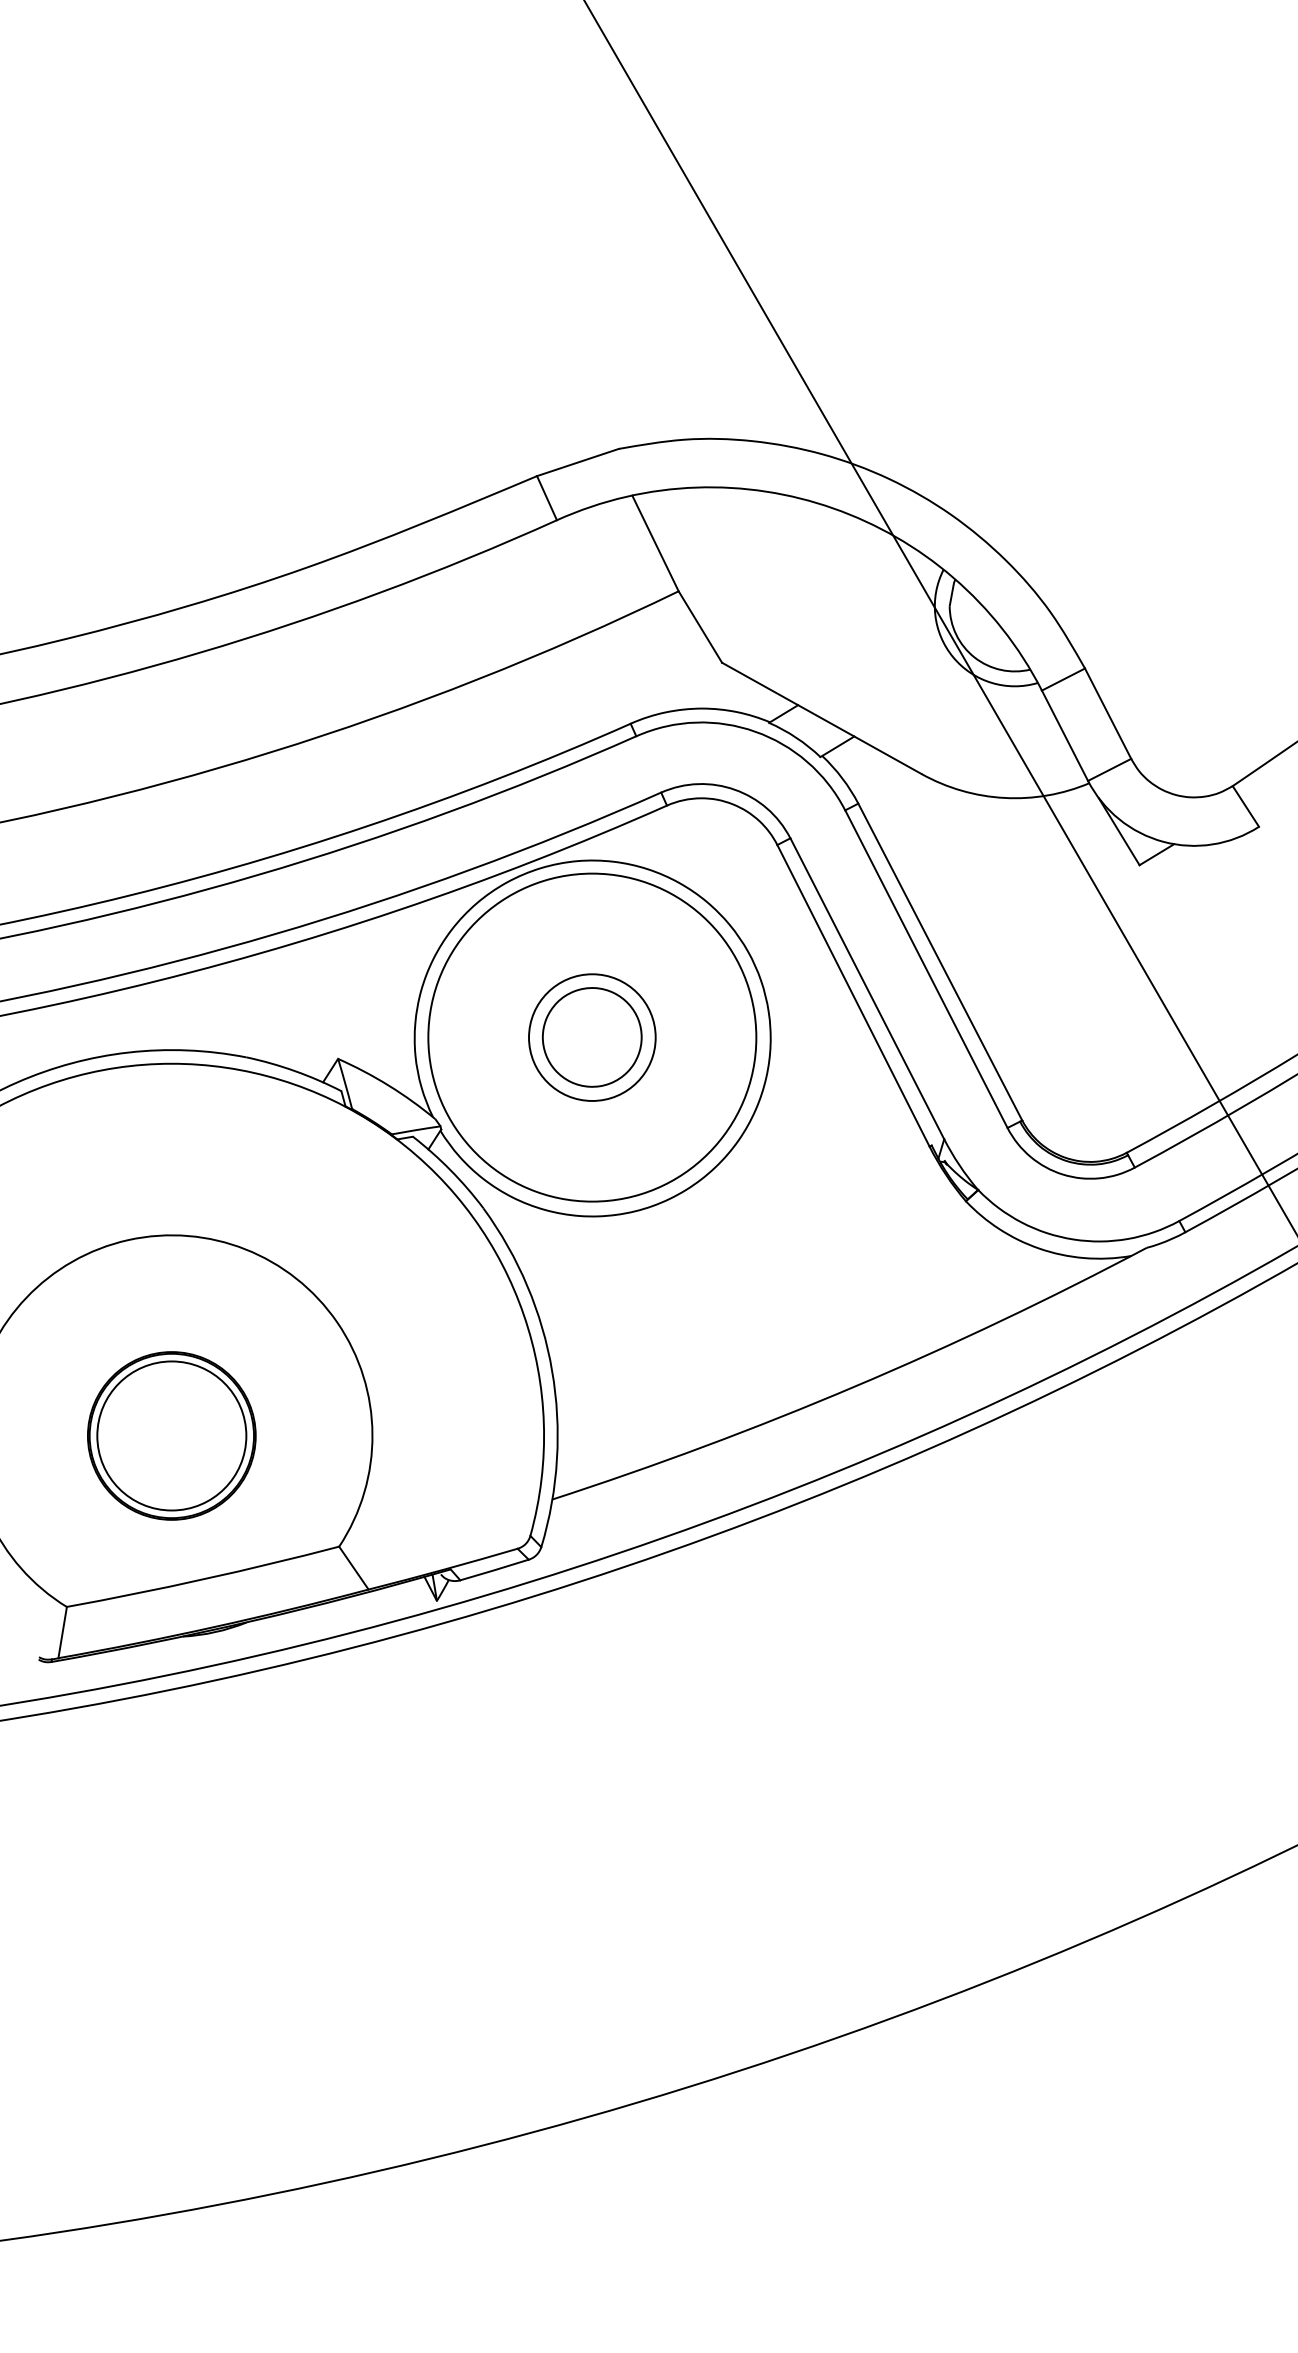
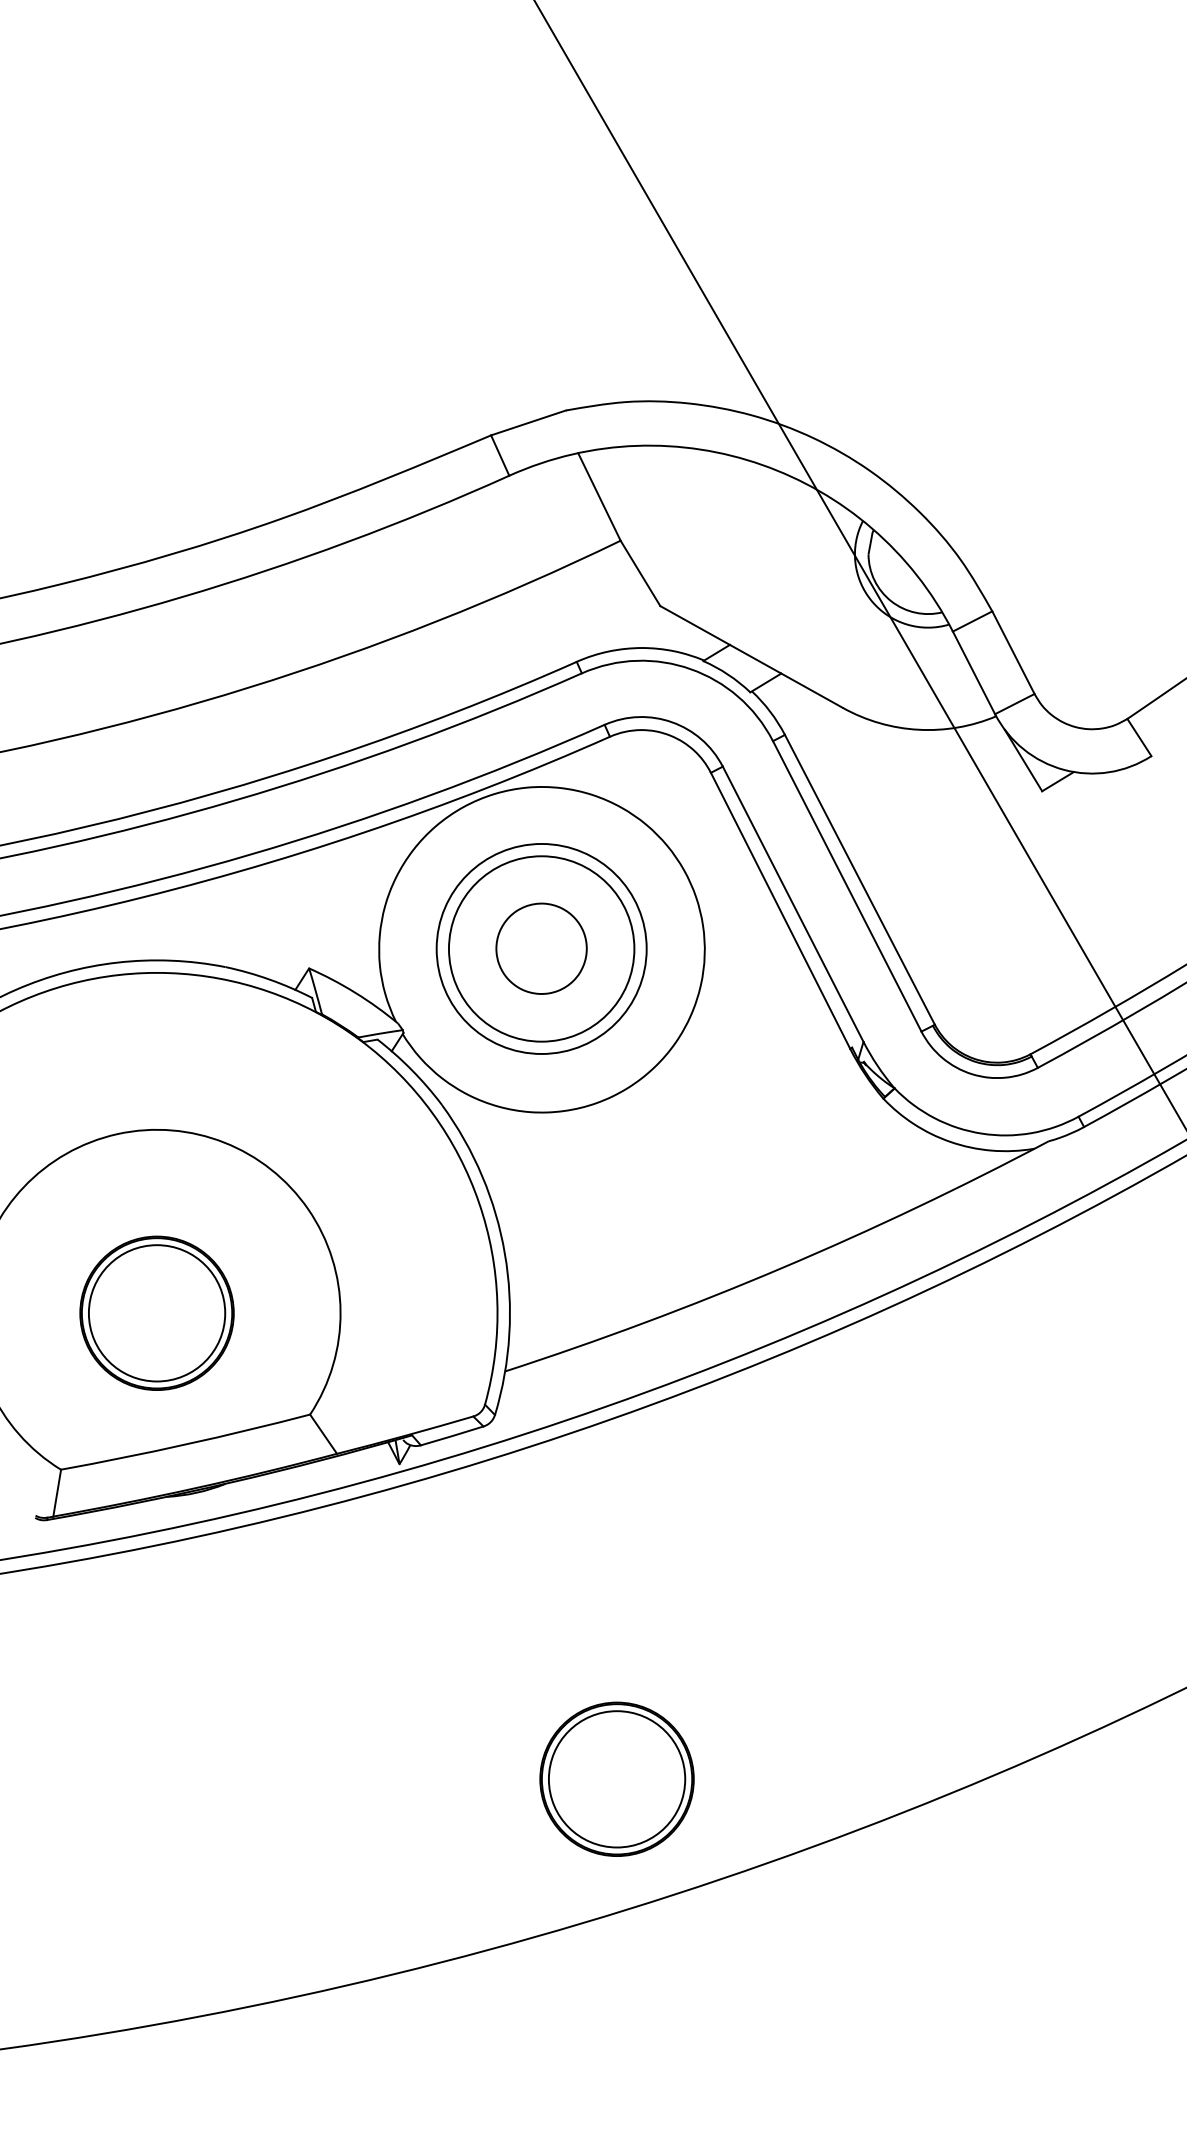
circle: (592, 1037) -> (541, 948), size x0.7
circle: (592, 1037) -> (541, 948), size x1.6
part: (674, 1944) -> (616, 1778), added

